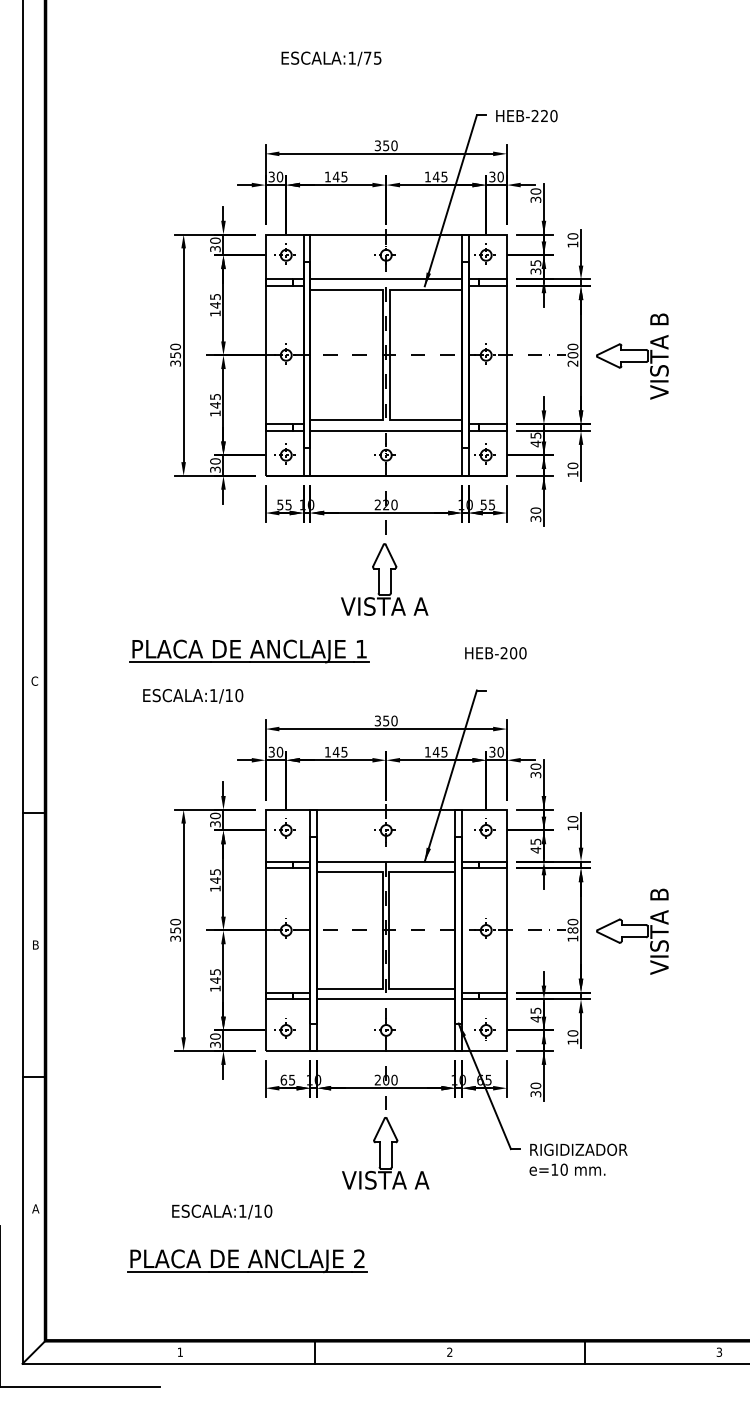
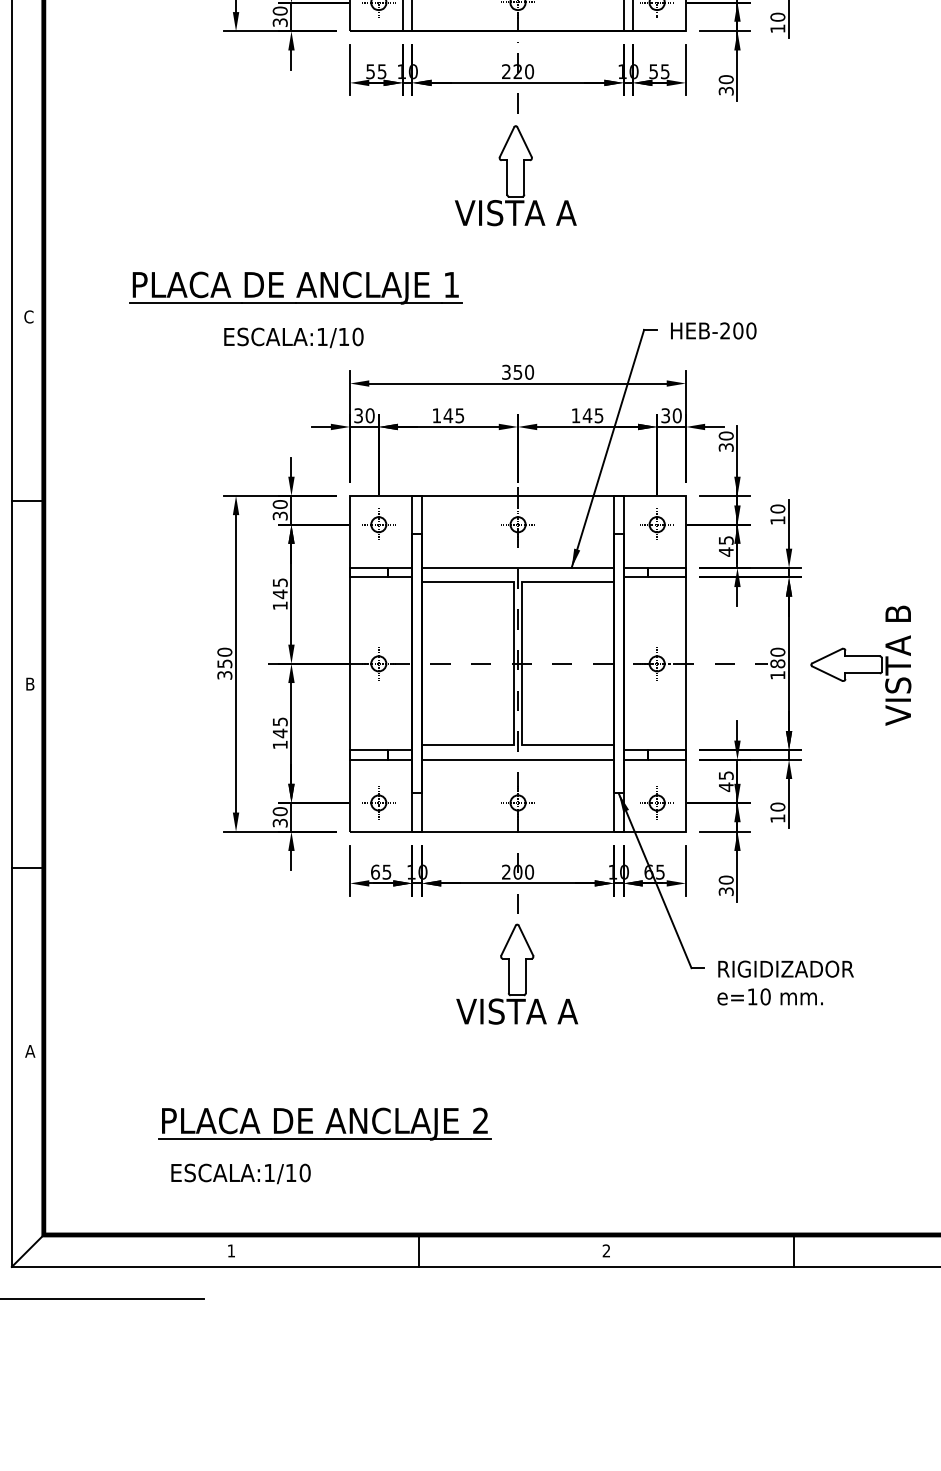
part: (249, 651) -> (295, 288), moved
text: (495, 653) -> (713, 331), moved
text: (193, 696) -> (294, 338), moved
text: (222, 1211) -> (241, 1173), moved

